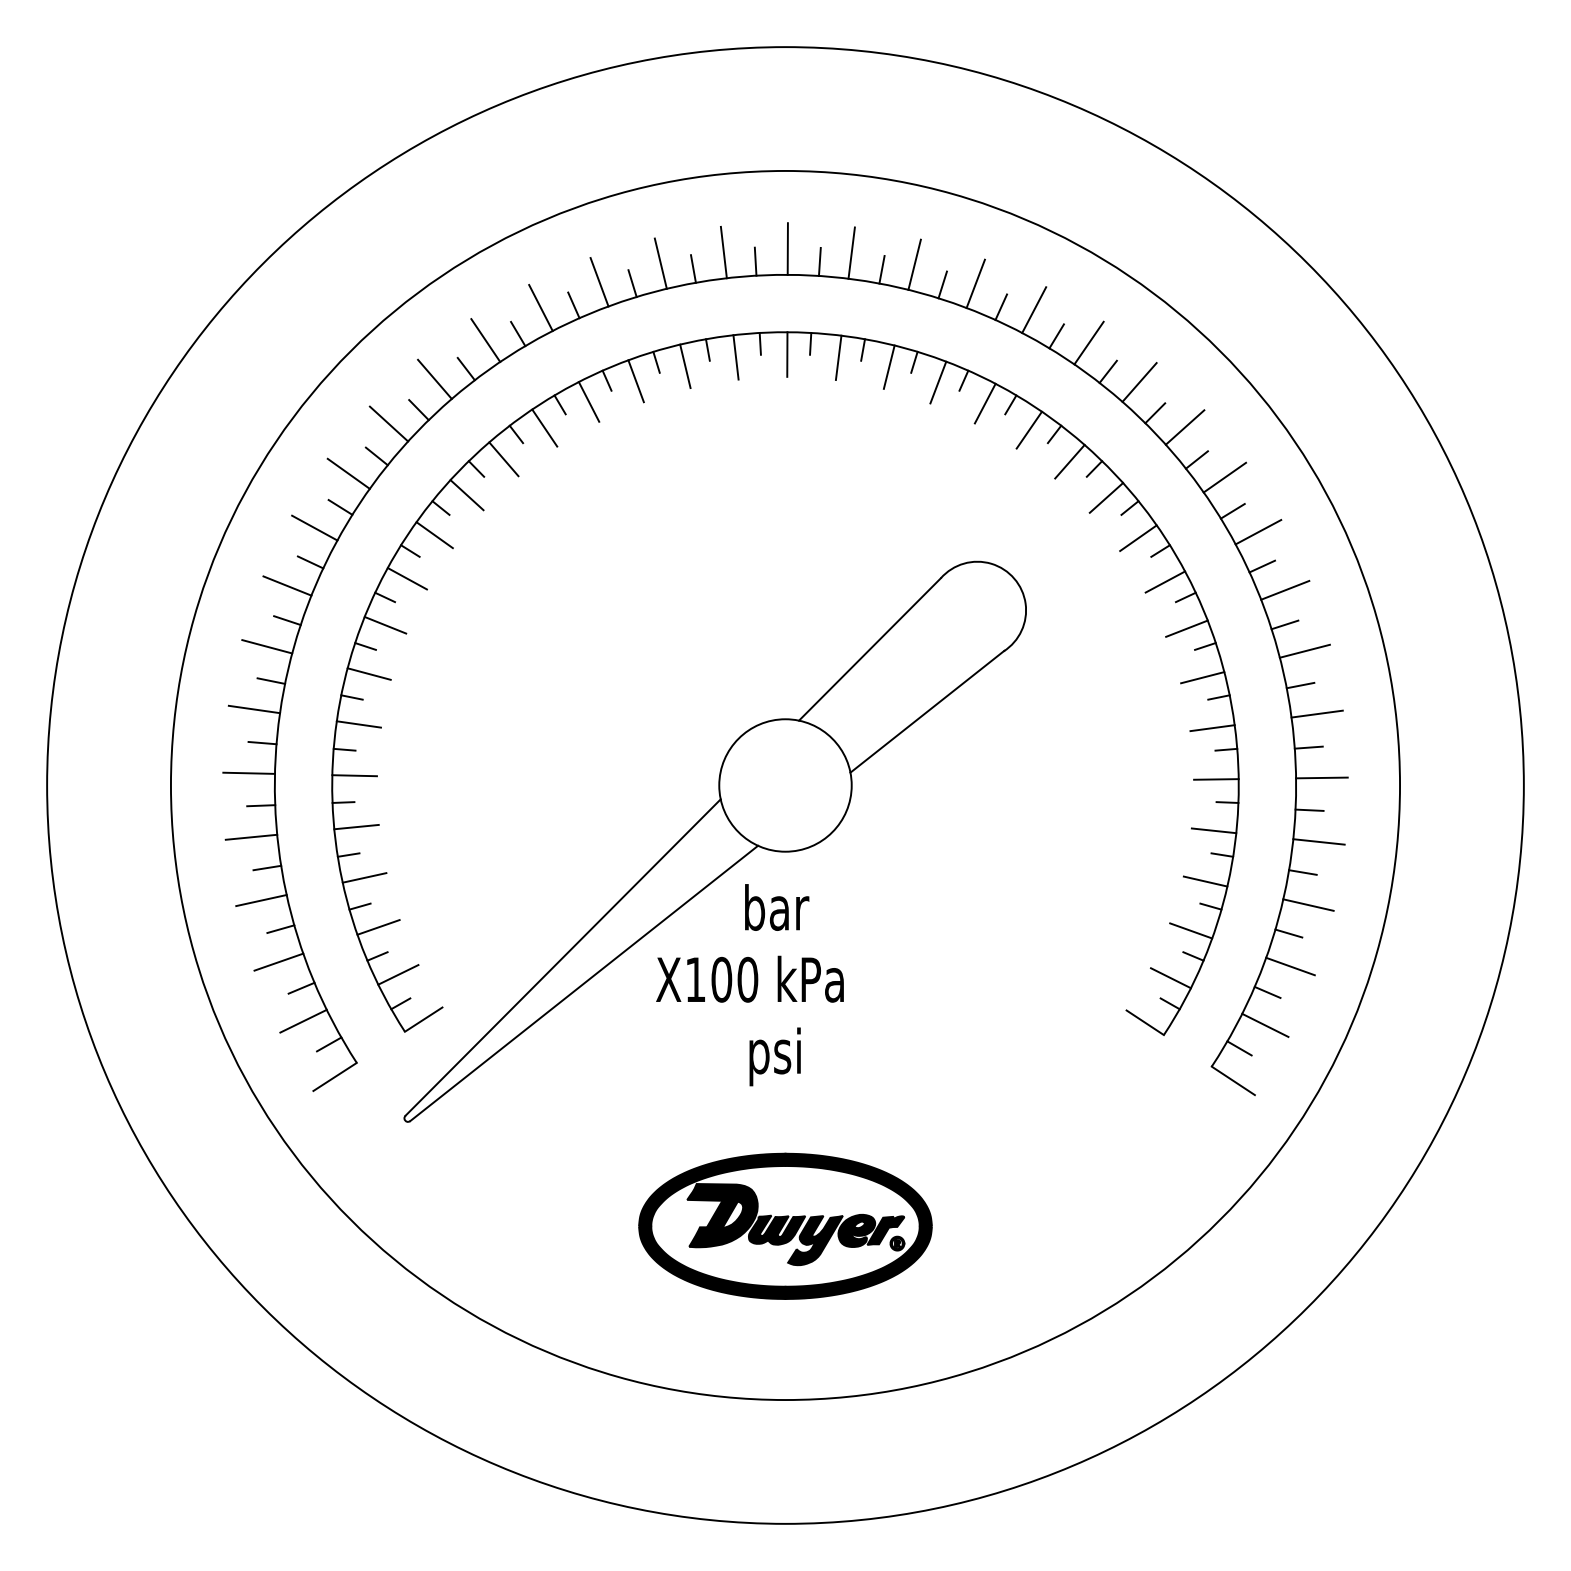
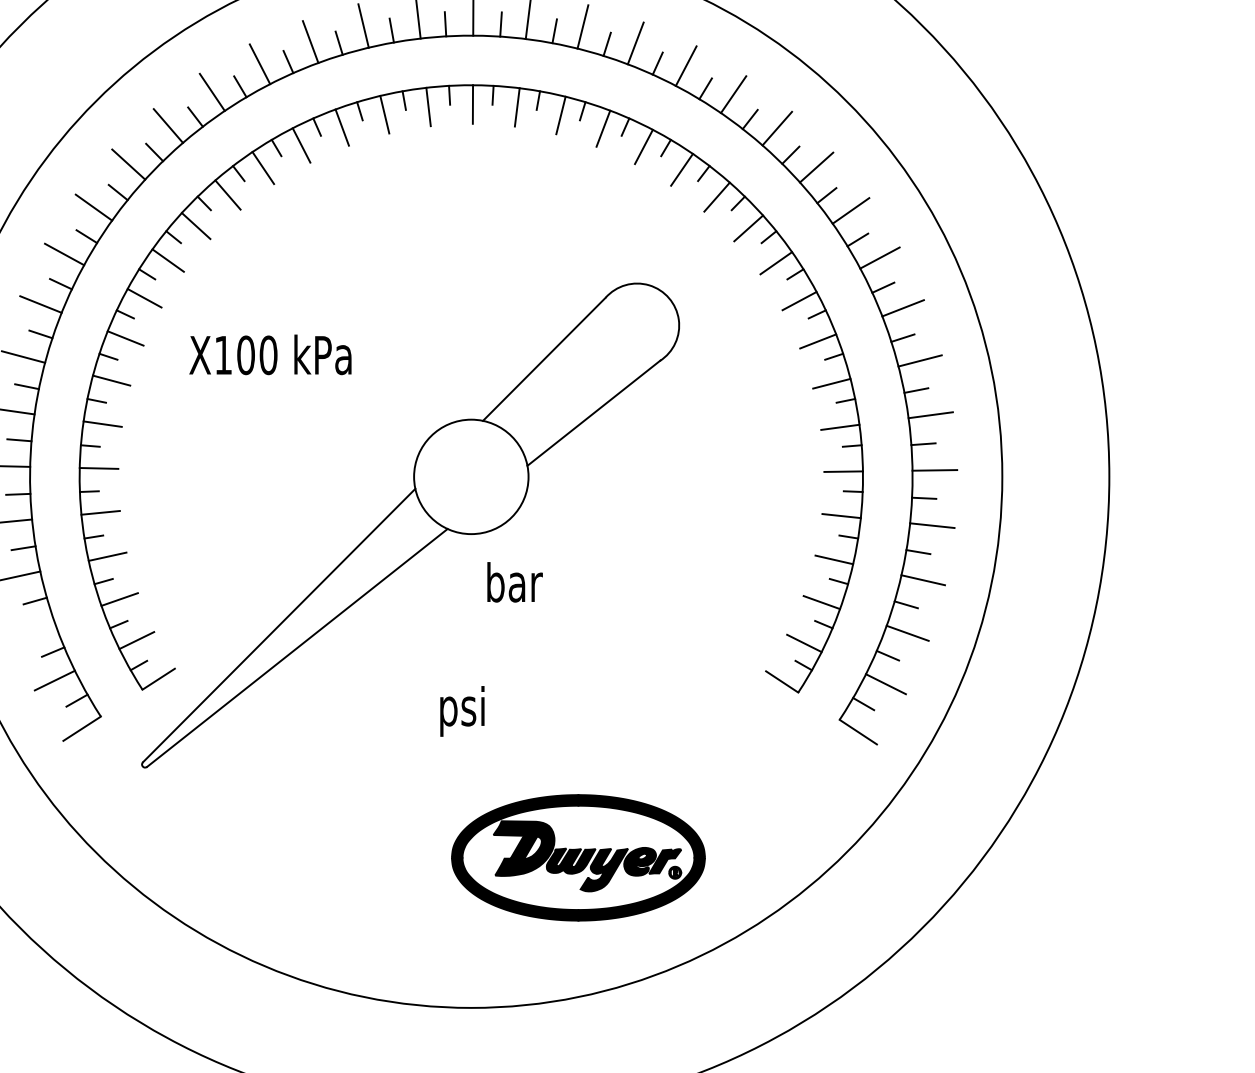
text: (777, 907) -> (515, 582), moved
line: (278, 961) -> (33, 628), removed
text: (749, 978) -> (269, 354), moved
part: (785, 1225) -> (578, 857), moved

